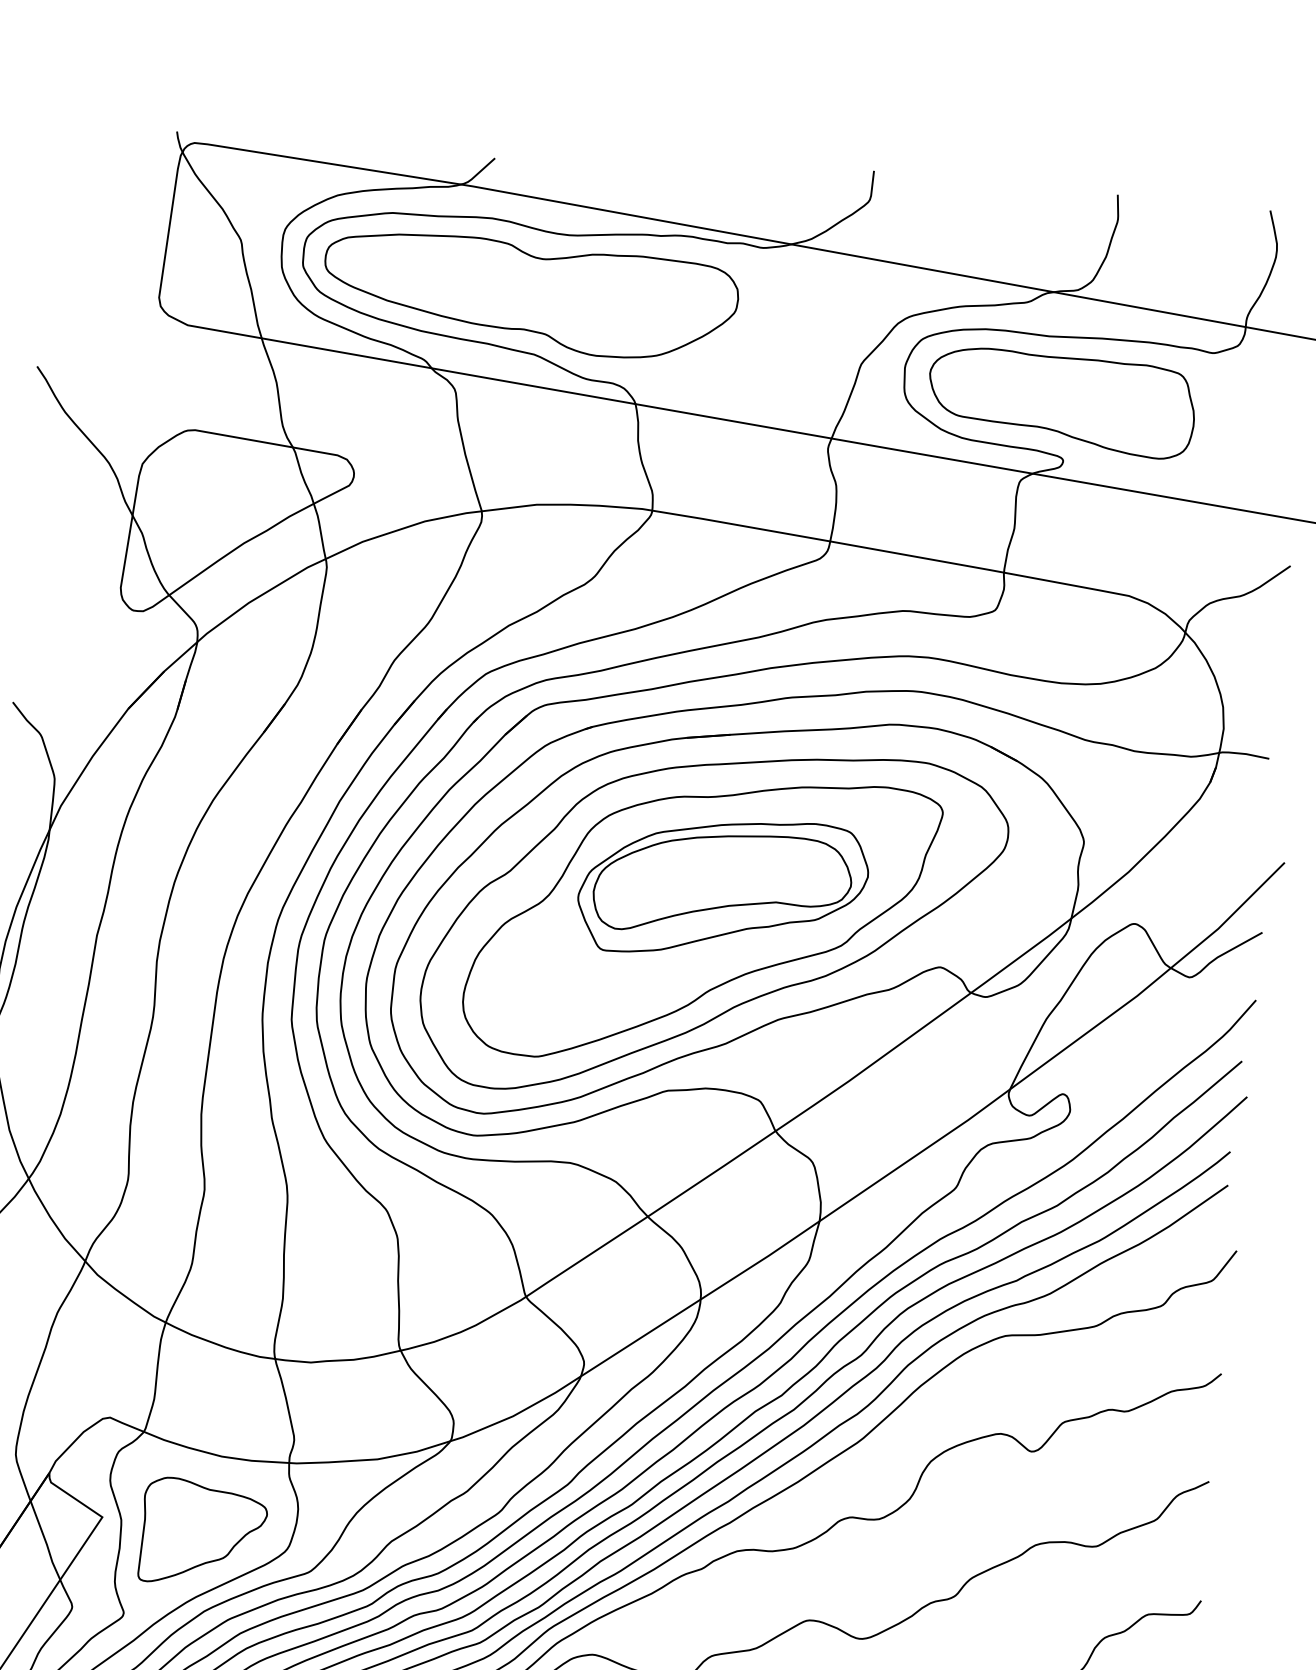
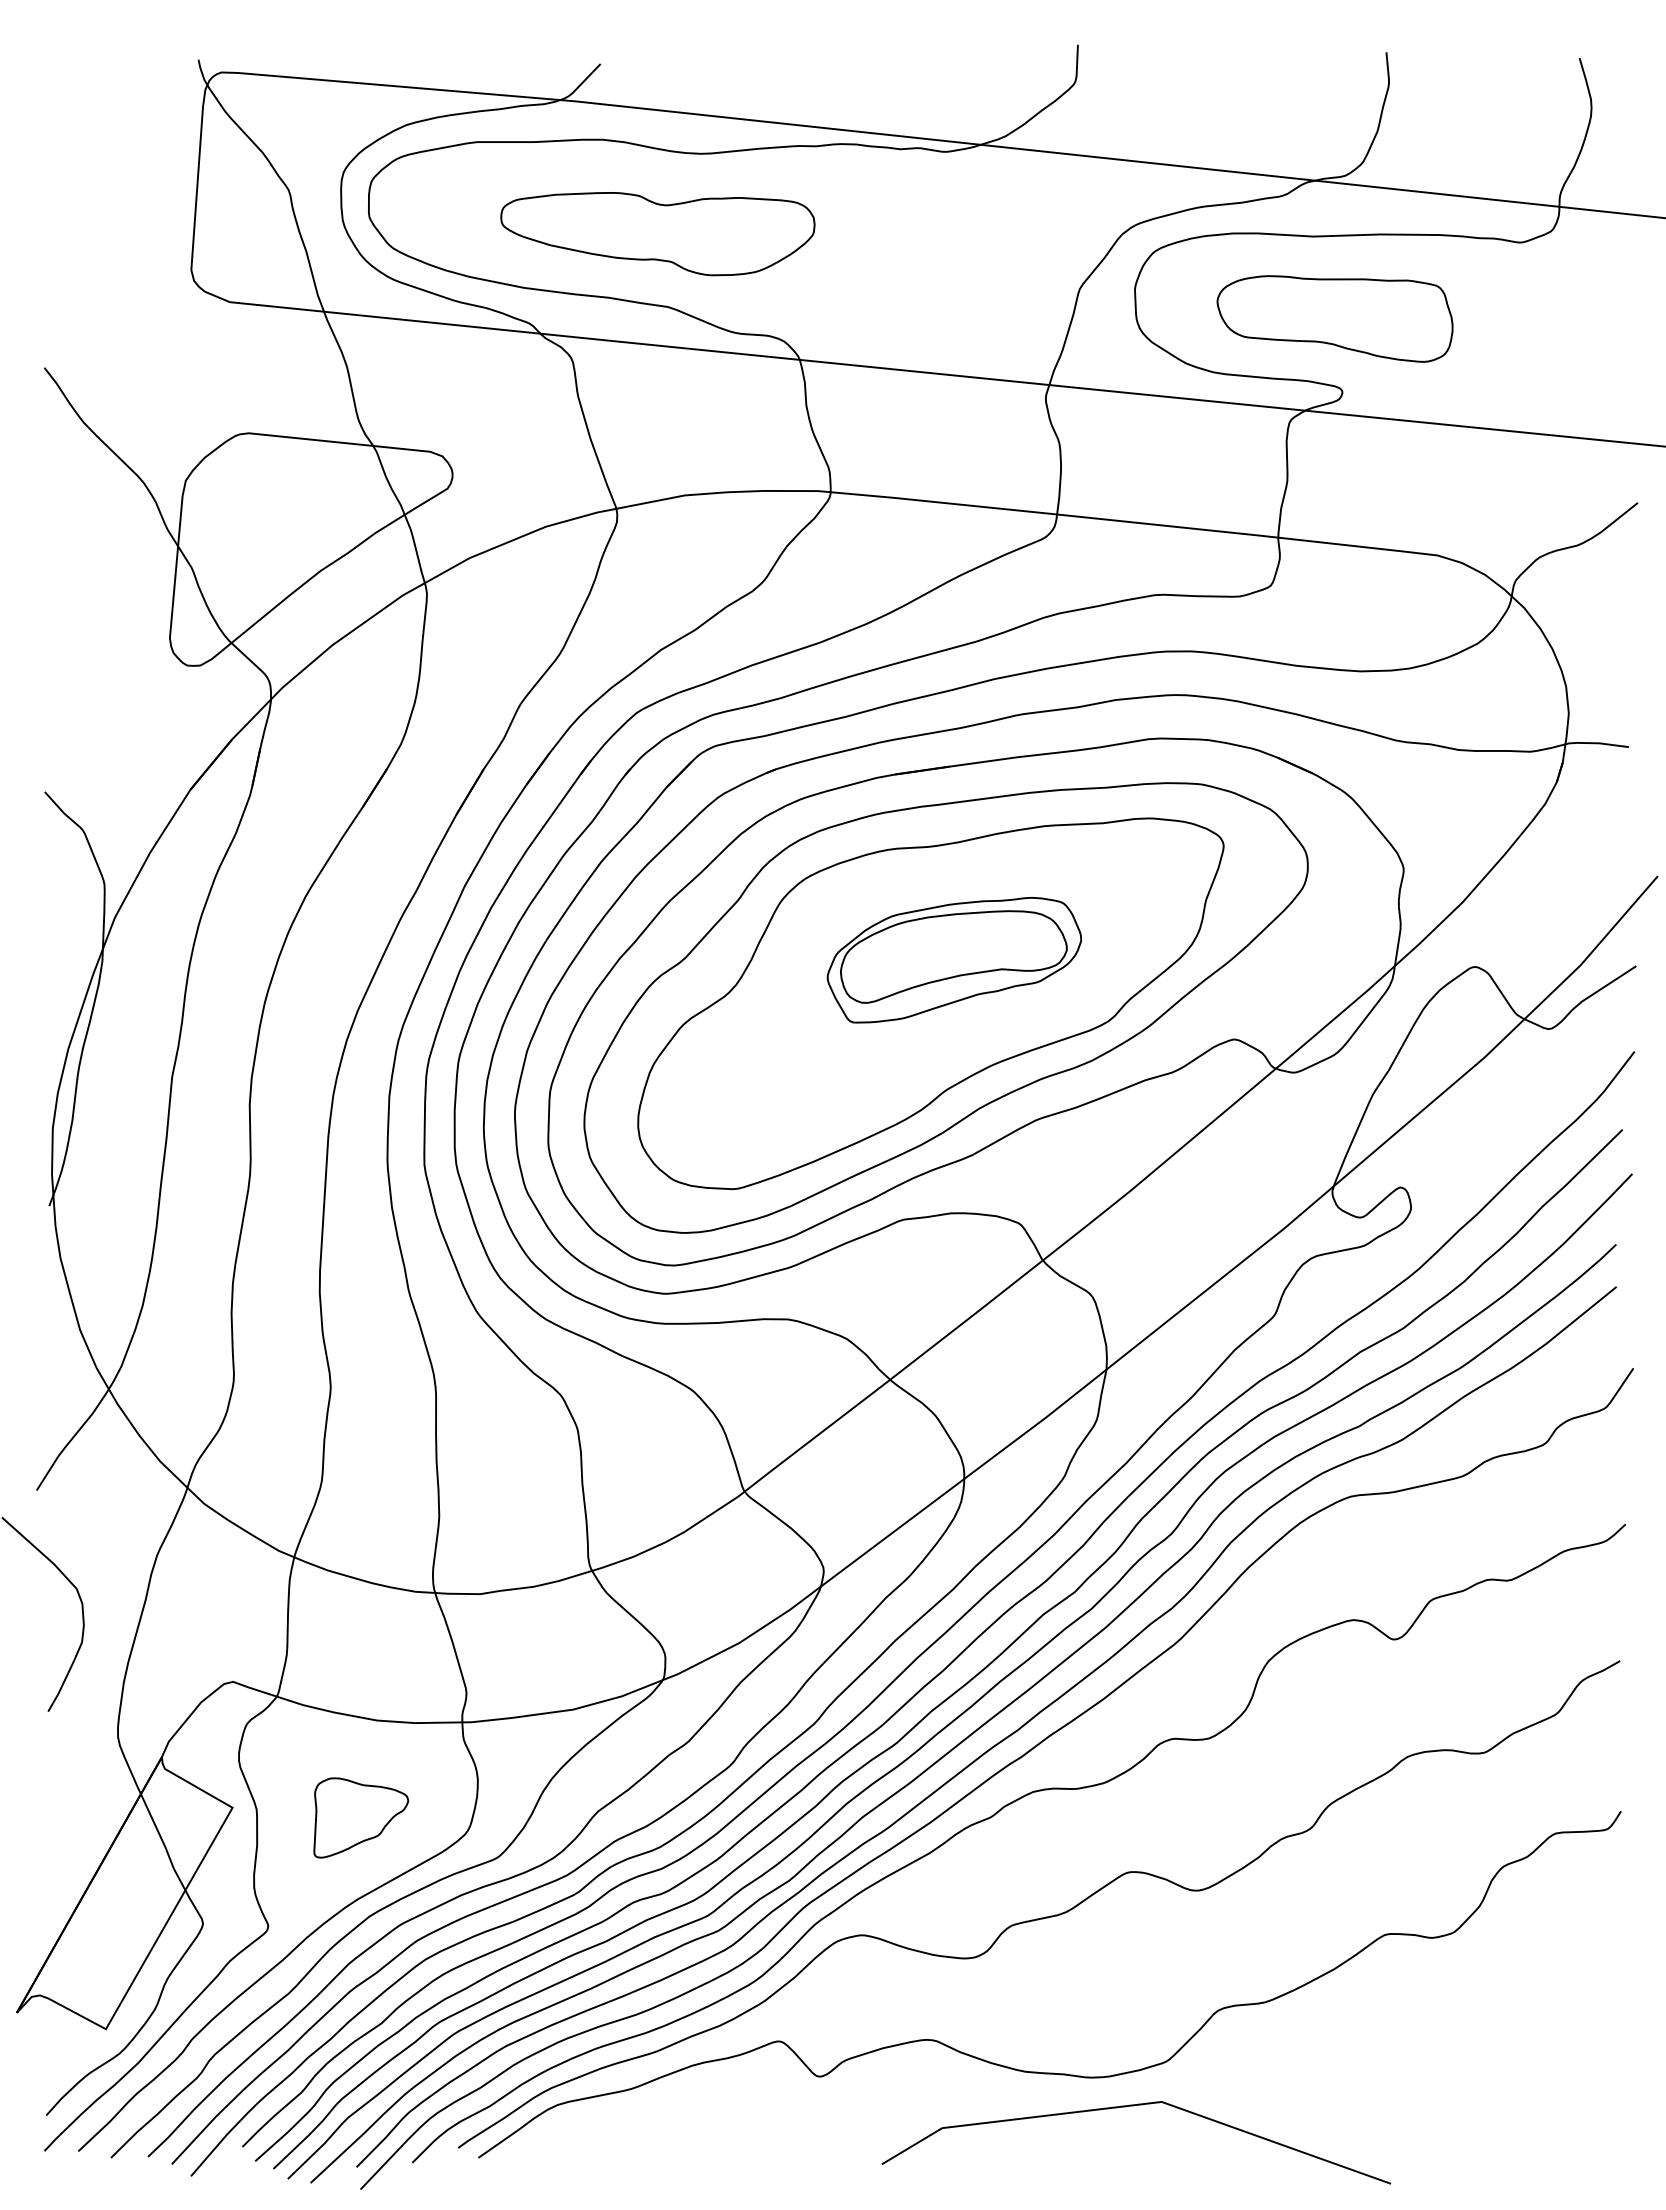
part: (530, 295) -> (657, 233), size x0.6
part: (1061, 402) -> (1334, 318), size x0.7
part: (723, 888) -> (954, 960), size x0.7
part: (203, 1532) -> (361, 1817), size x0.6

